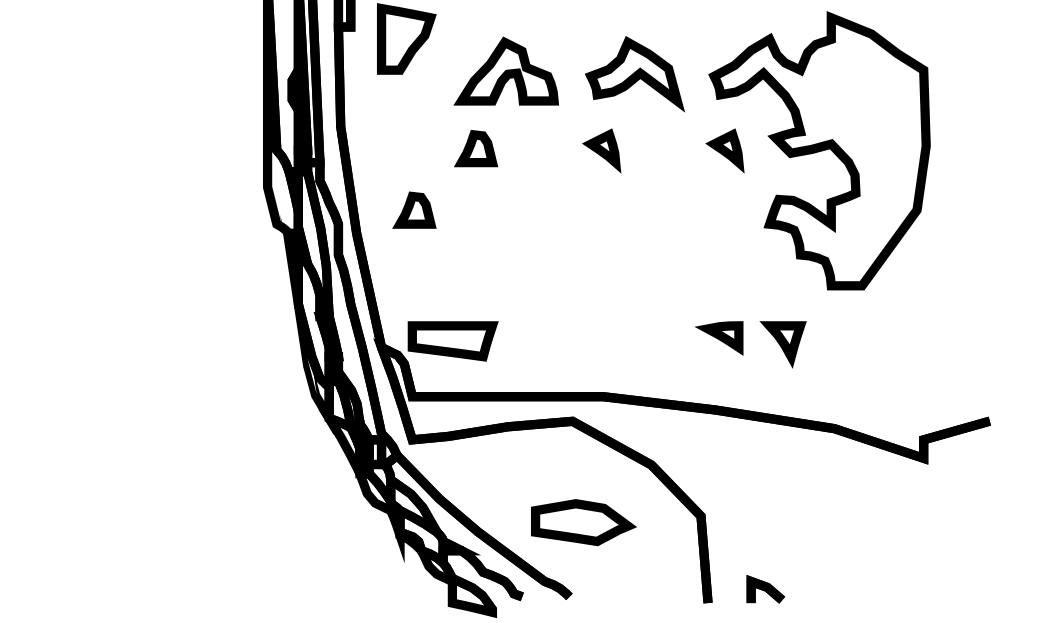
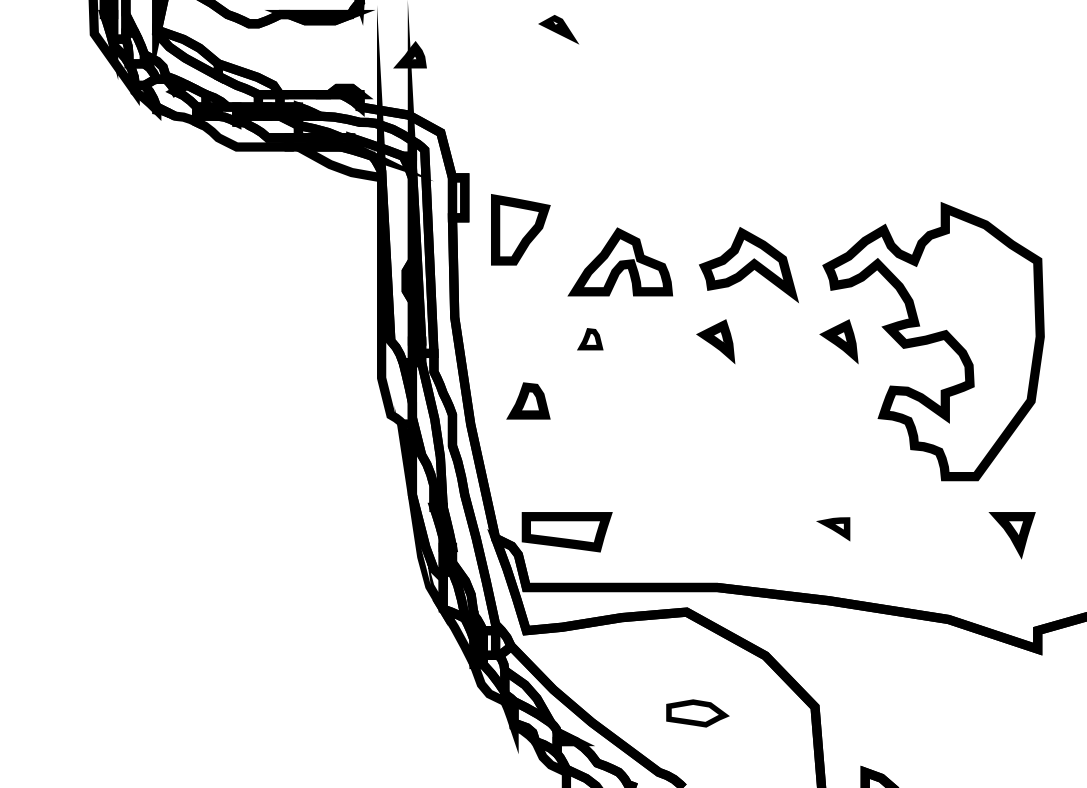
part: (476, 147) -> (590, 338), size x0.6
part: (719, 338) -> (833, 529), size x0.7
part: (782, 344) -> (1011, 535), moved
part: (583, 522) -> (697, 713), size x0.6

